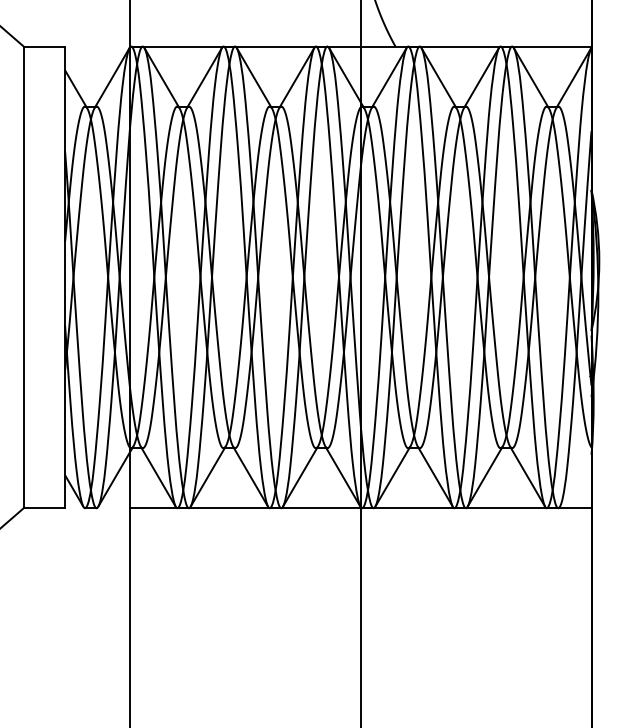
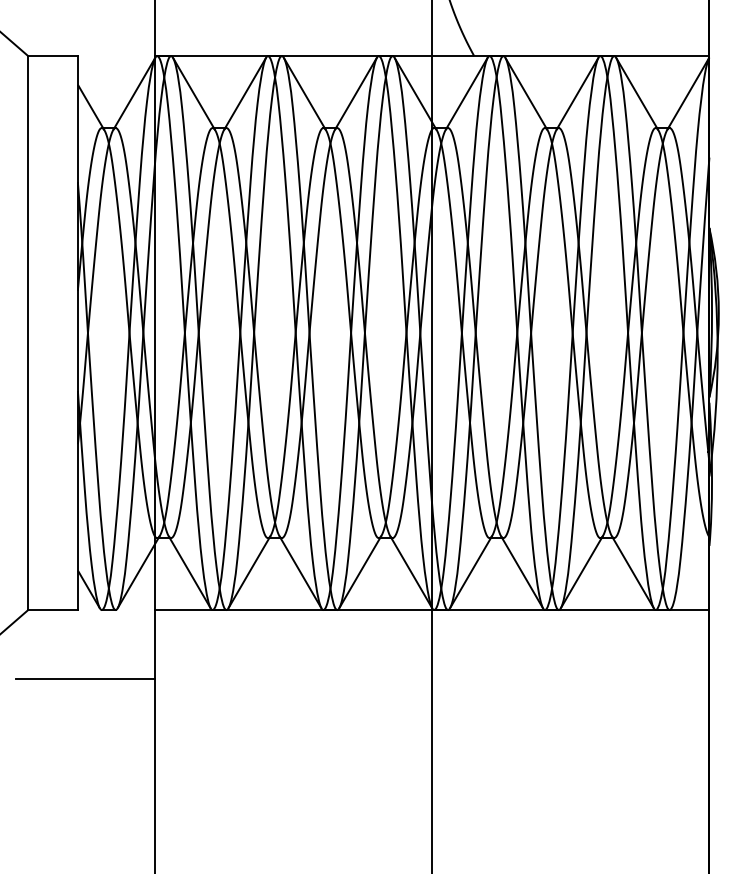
line: (71, 566) -> (85, 679), added

